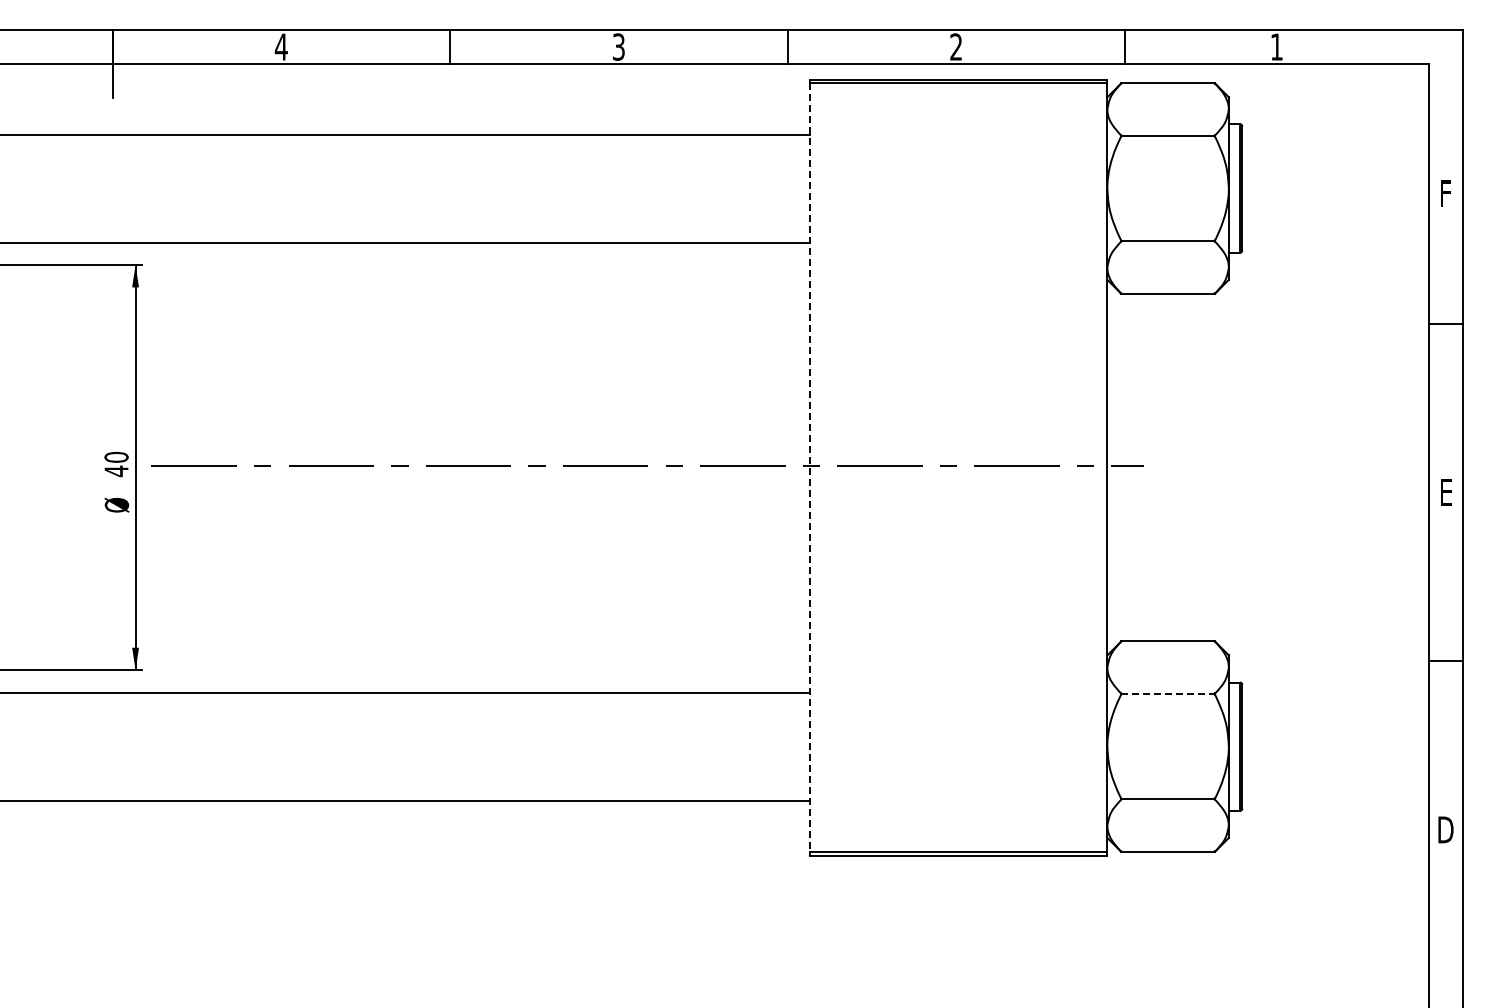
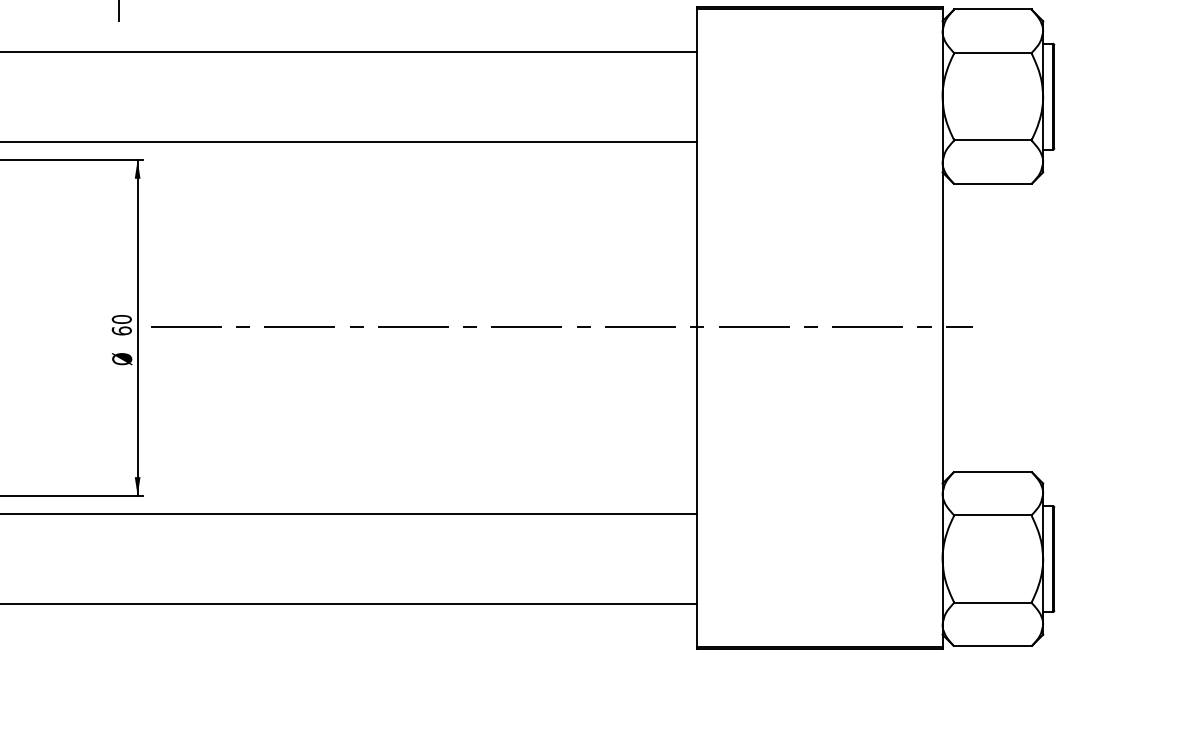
line: (810, 467) -> (696, 327), dashed -> solid
text: (116, 471) -> (121, 331), 40 -> 60
line: (1168, 693) -> (993, 515), dashed -> solid

